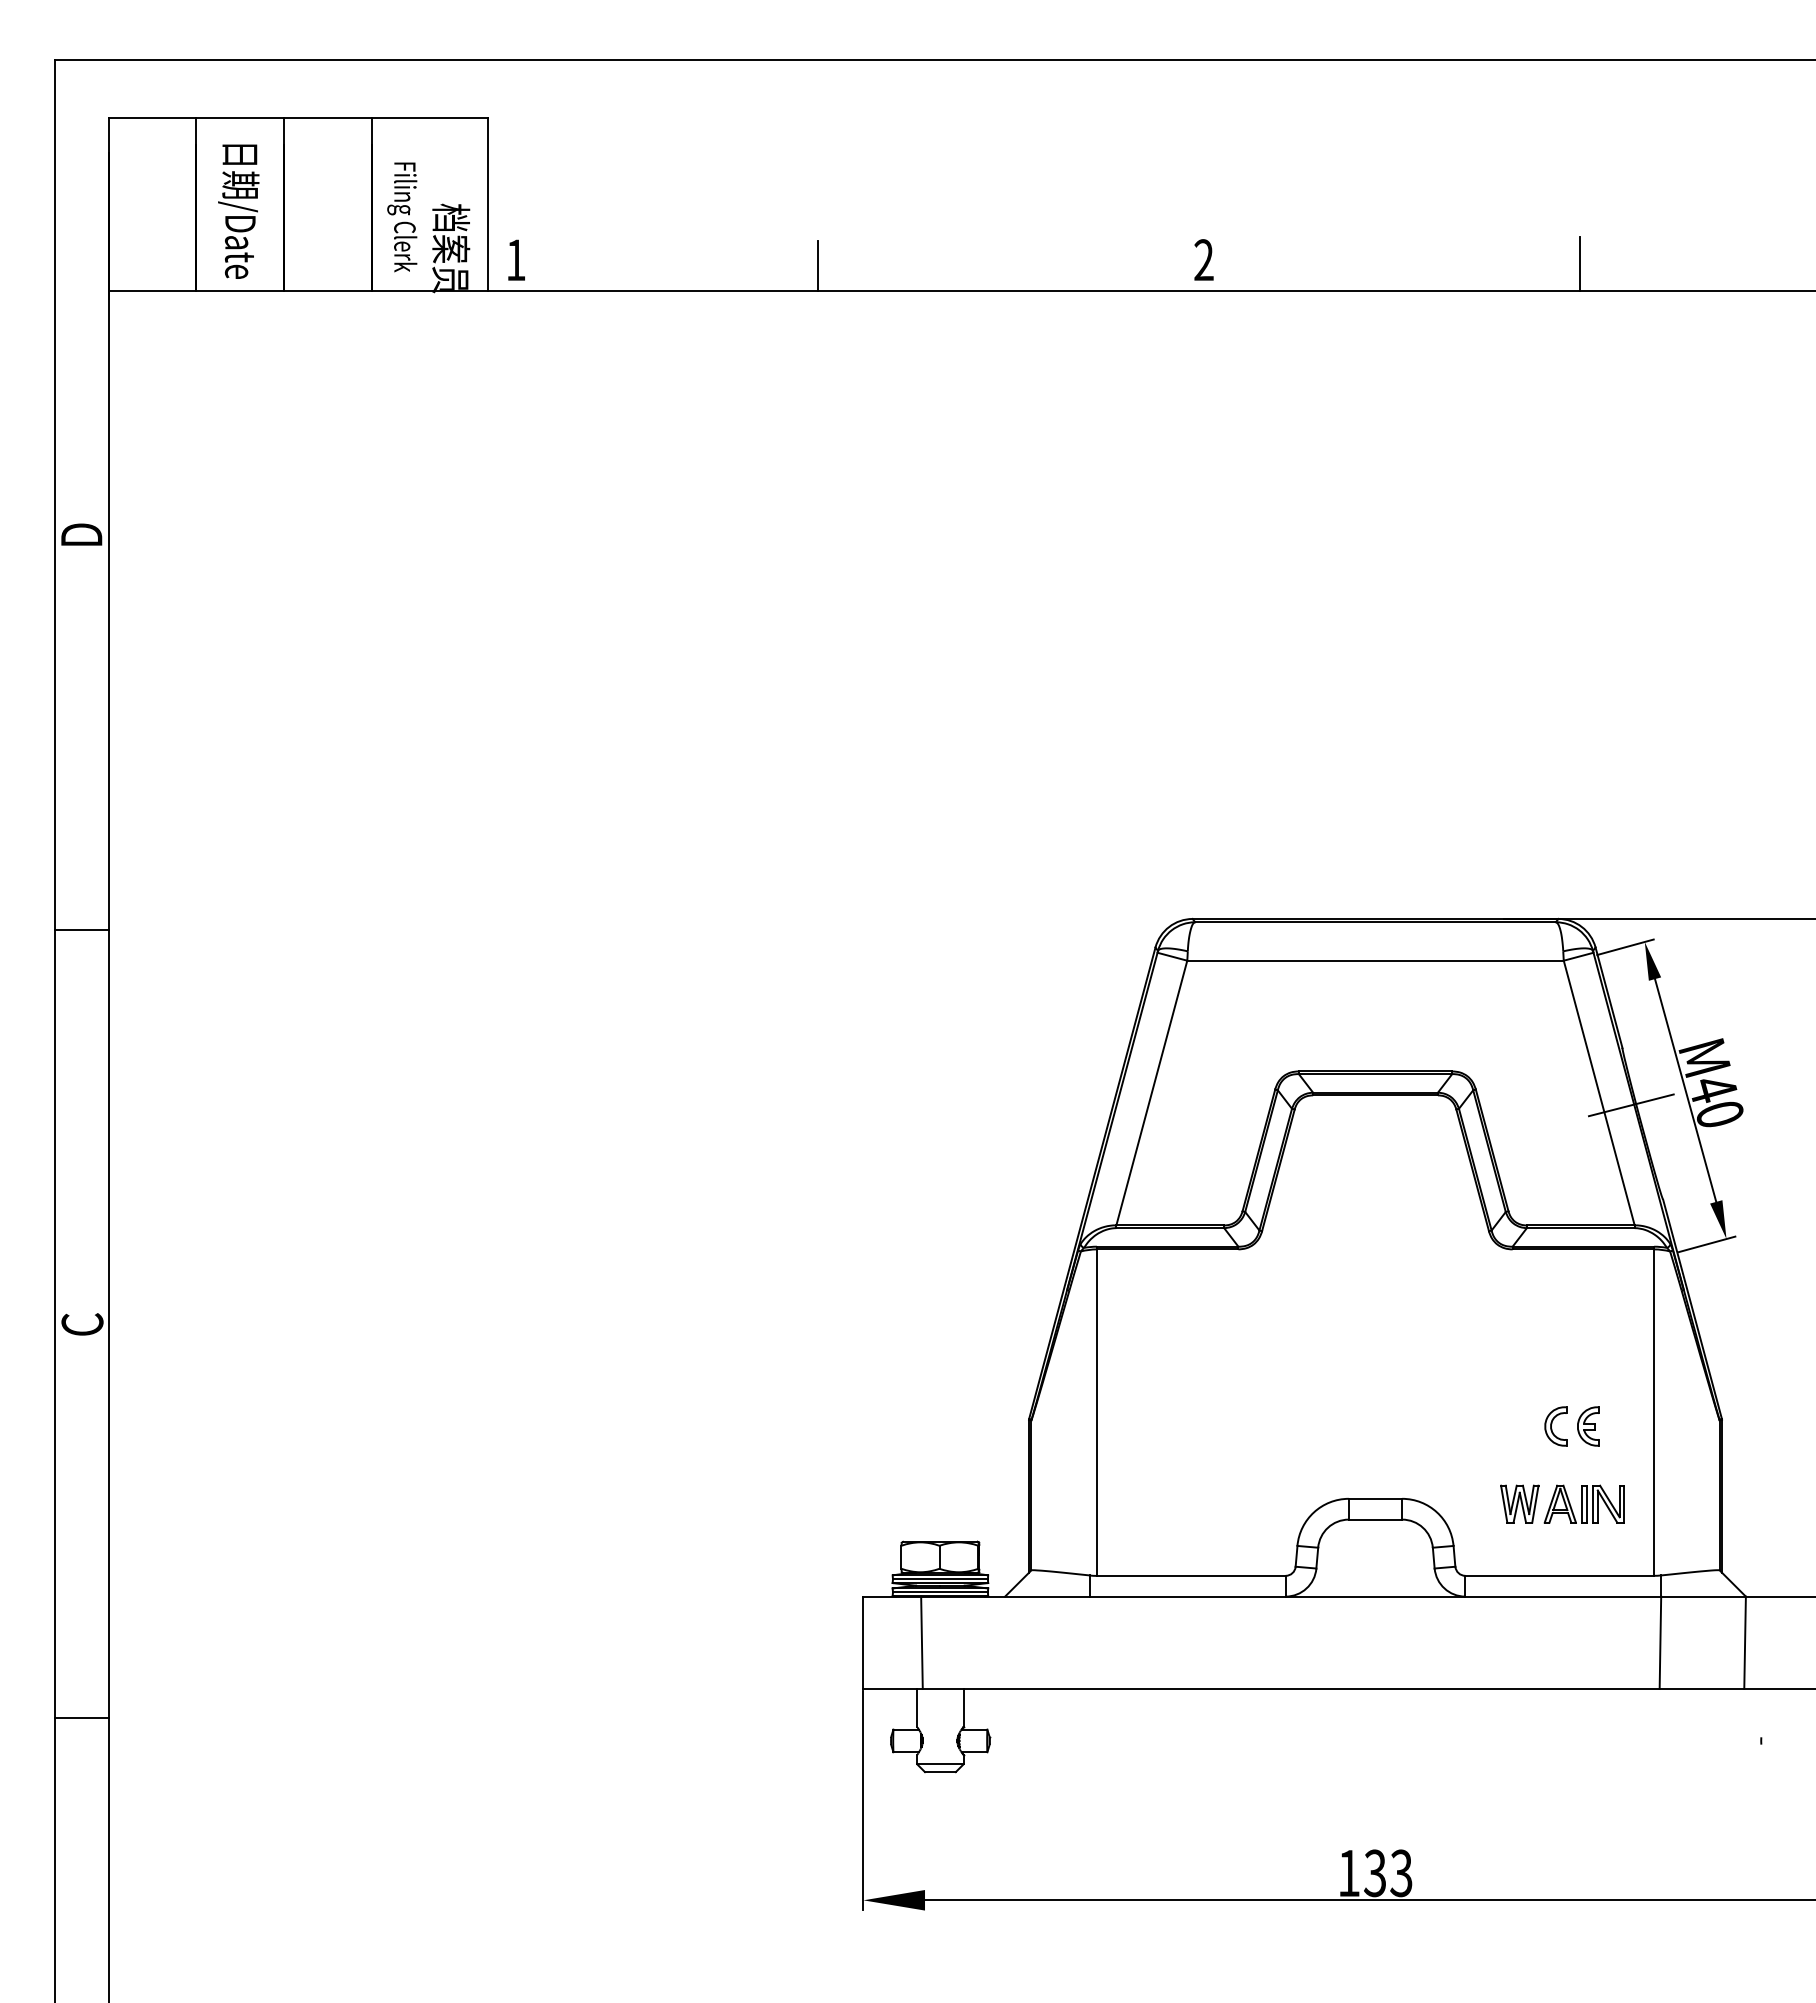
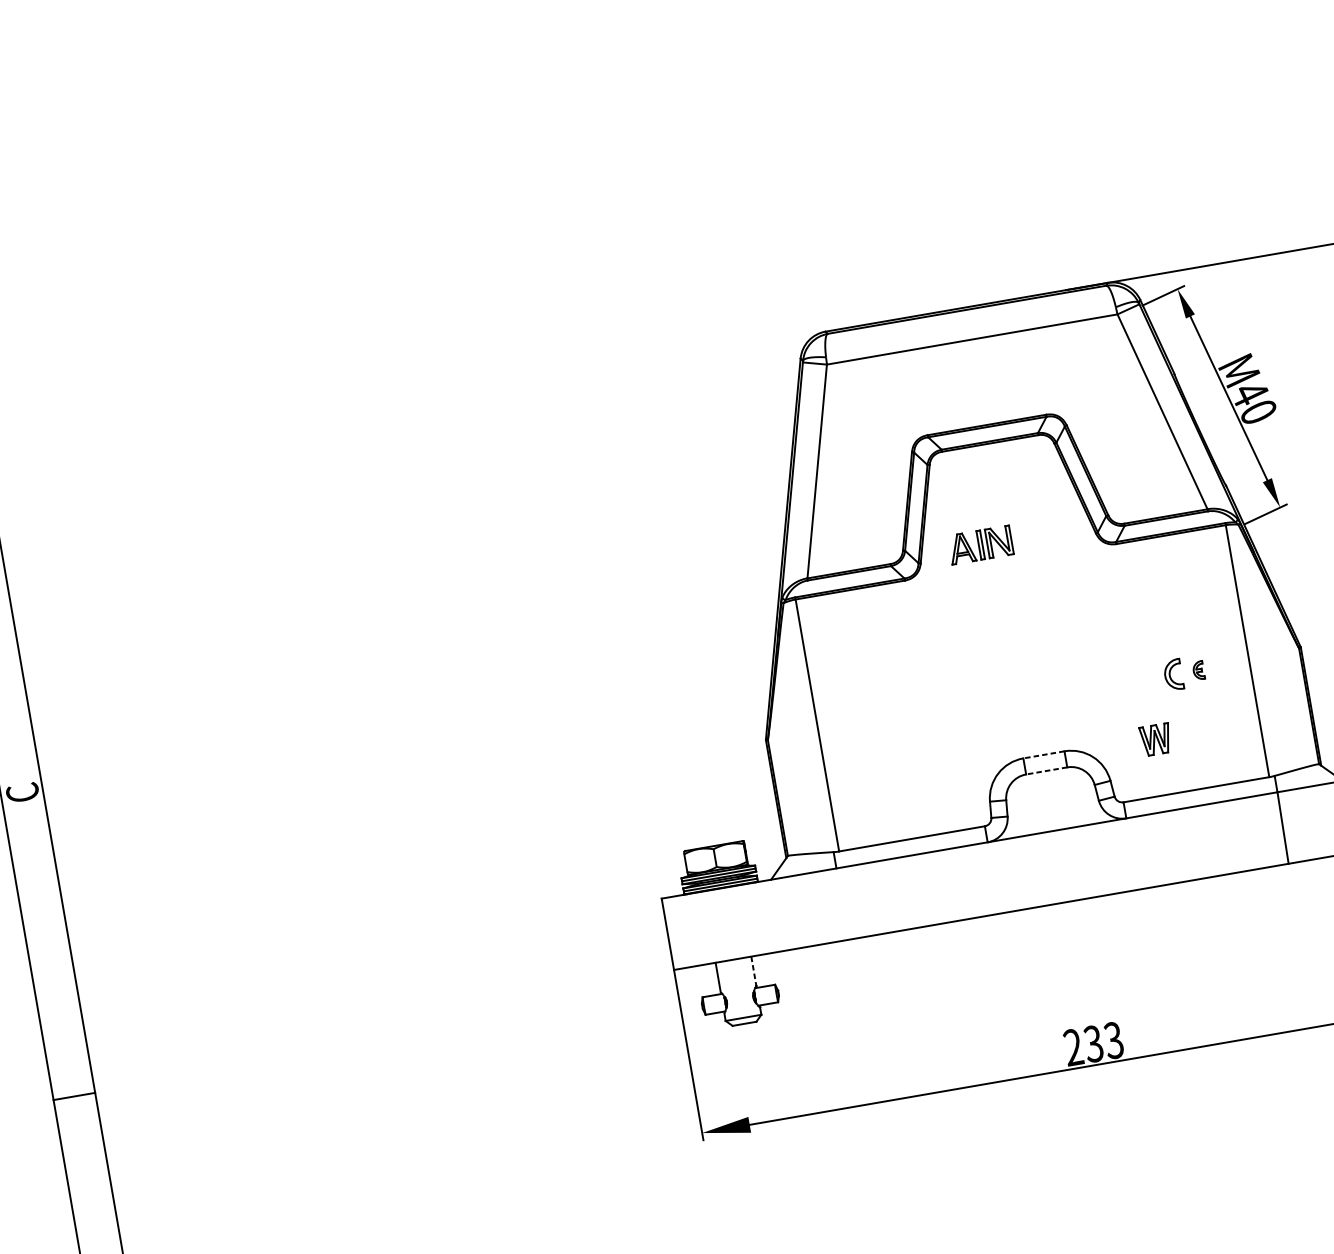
line: (1630, 1105) -> (1188, 417), removed
part: (1588, 1426) -> (1198, 670), size x0.6
line: (1375, 1498) -> (1043, 754), solid -> dashed
part: (1583, 1503) -> (979, 544), moved
line: (1375, 1519) -> (1046, 770), solid -> dashed
line: (921, 1642) -> (712, 926), removed
line: (963, 1708) -> (753, 971), solid -> dashed
text: (1348, 1872) -> (1072, 1046), 133 -> 233

